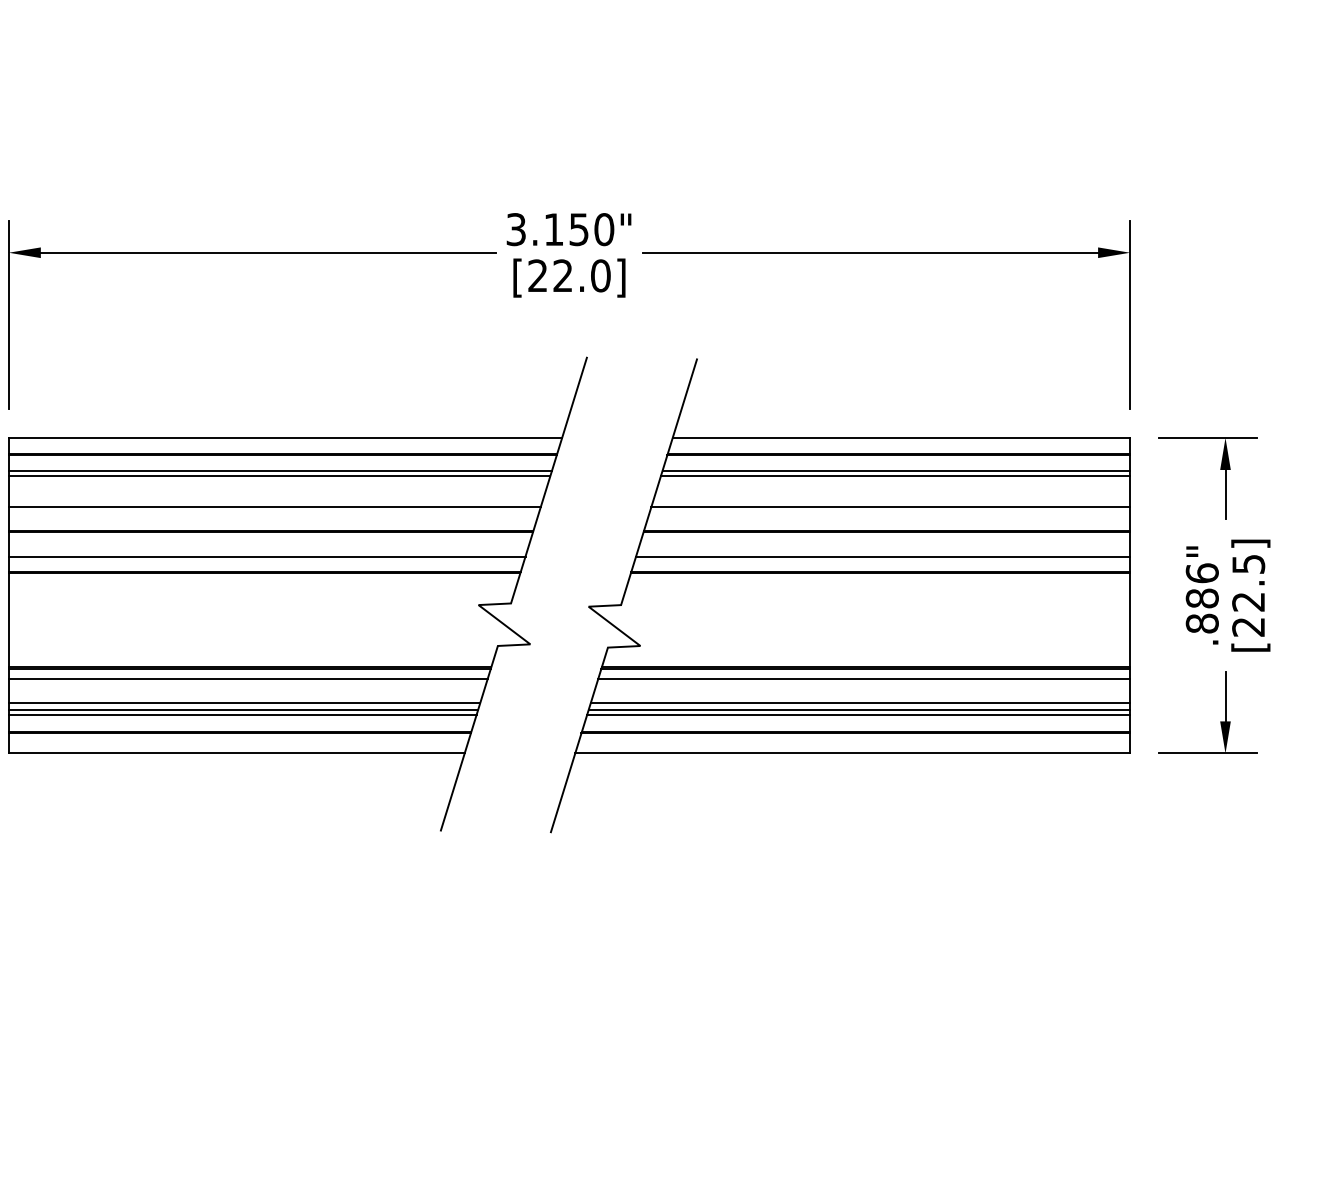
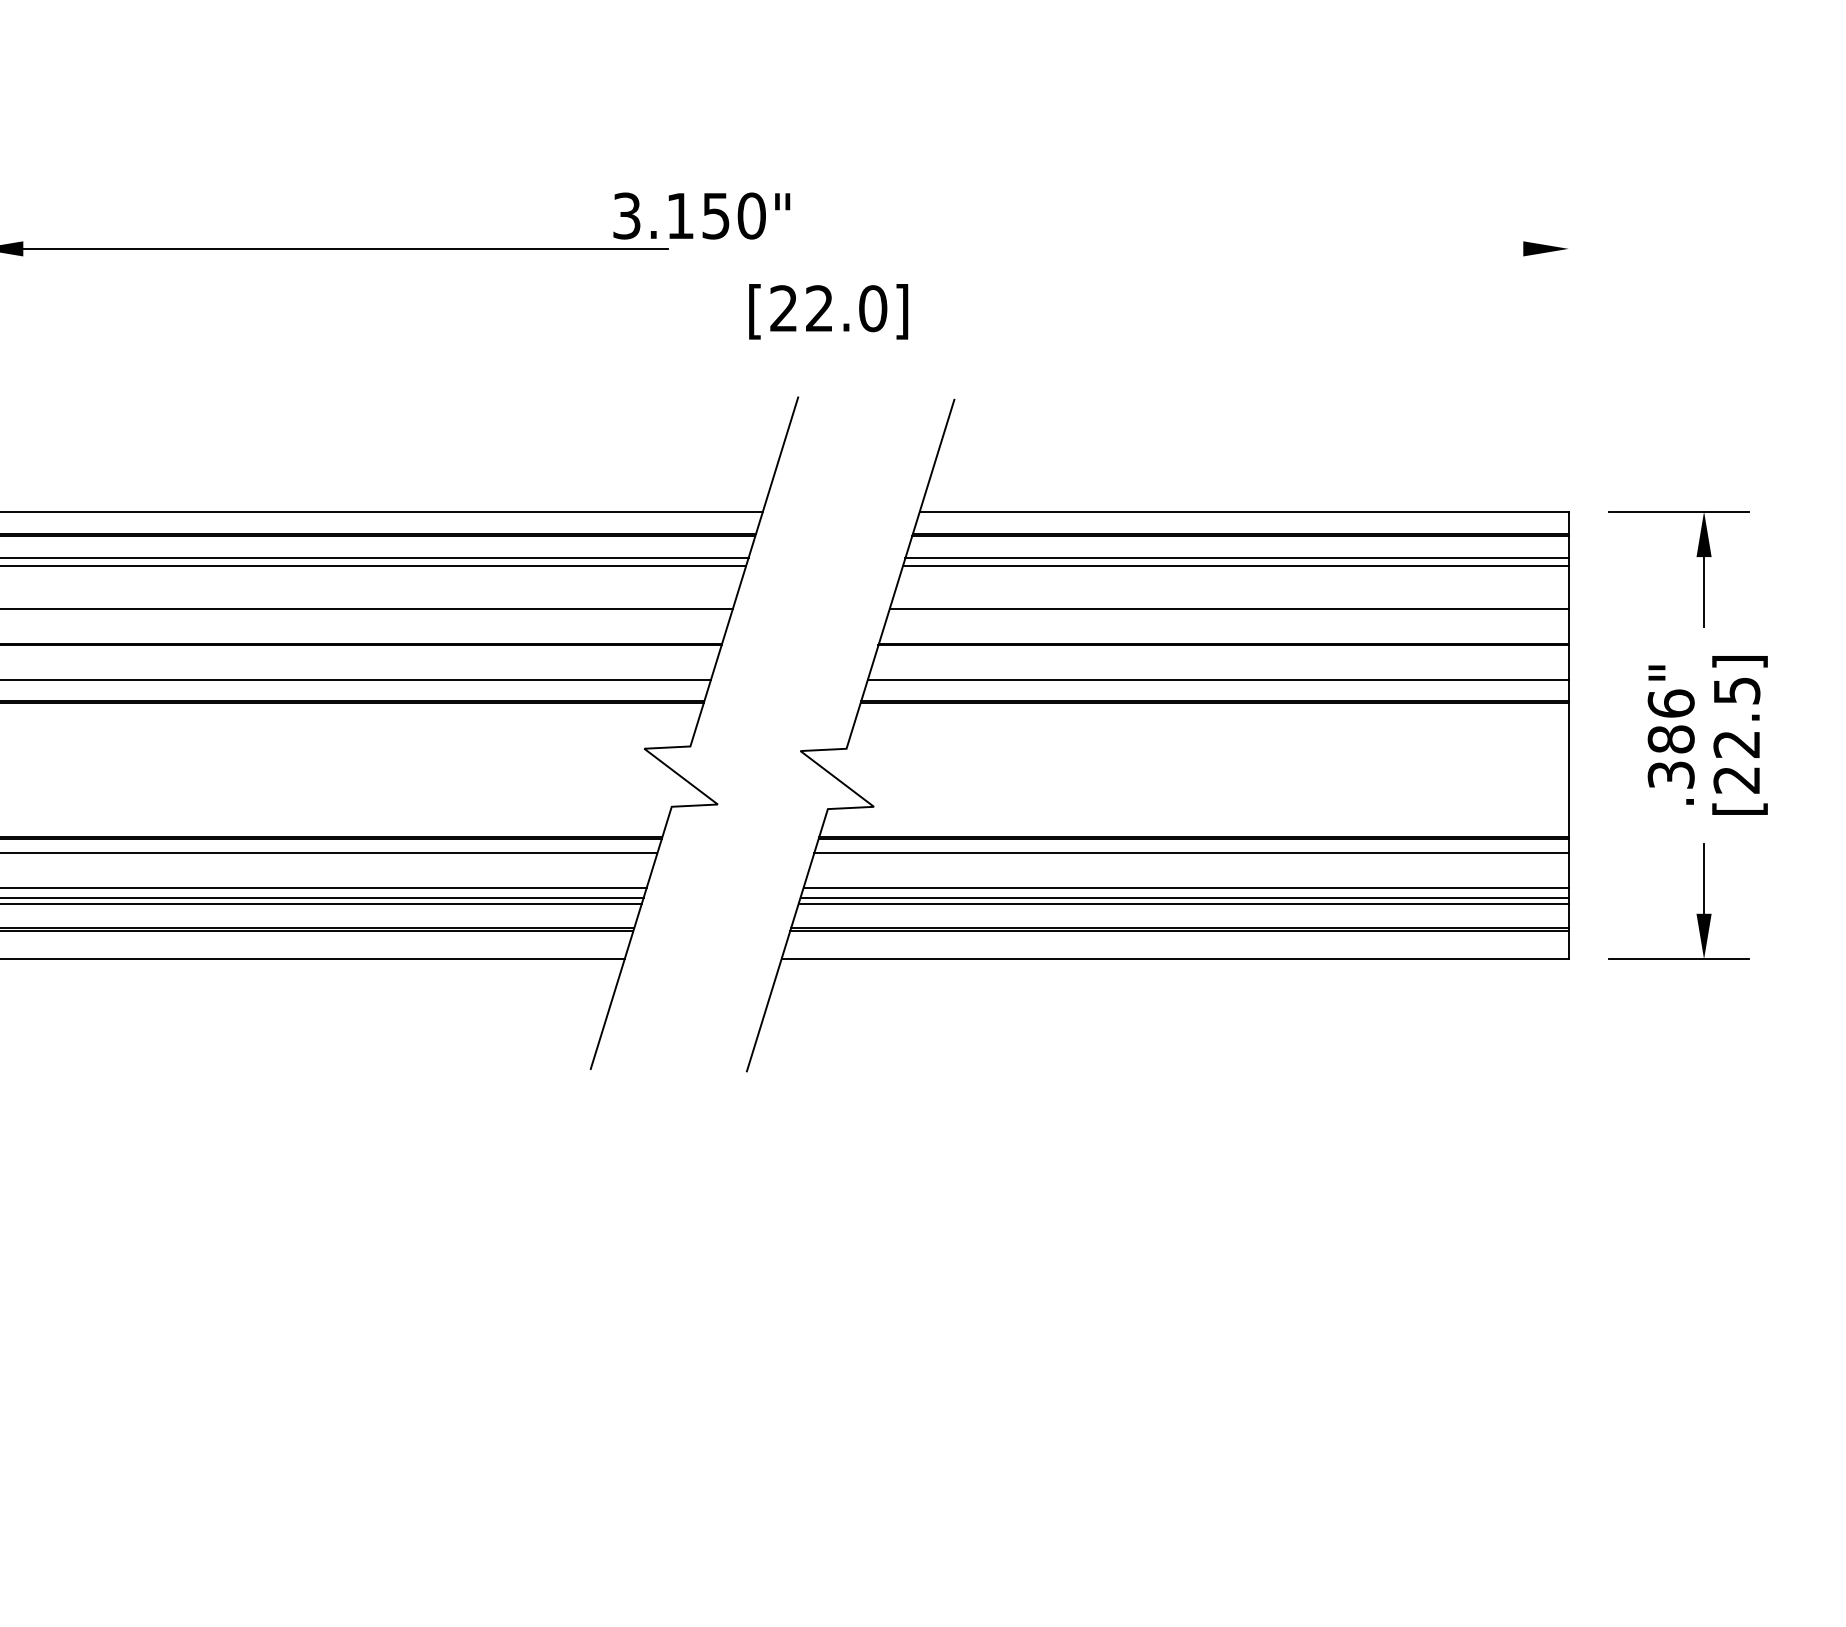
text: (568, 229) -> (700, 215), moved
line: (870, 252) -> (1200, 248), removed
text: (569, 277) -> (828, 310), moved
line: (1130, 314) -> (1569, 336), removed
text: (1201, 623) -> (1670, 774), .886" -> .386"

